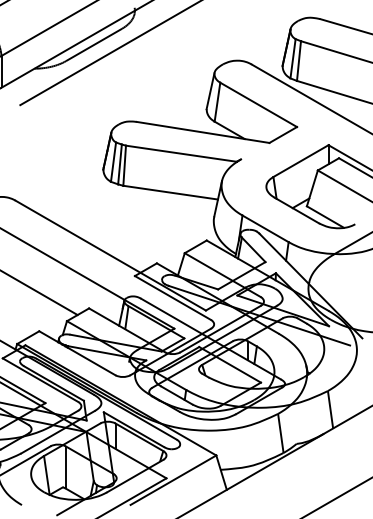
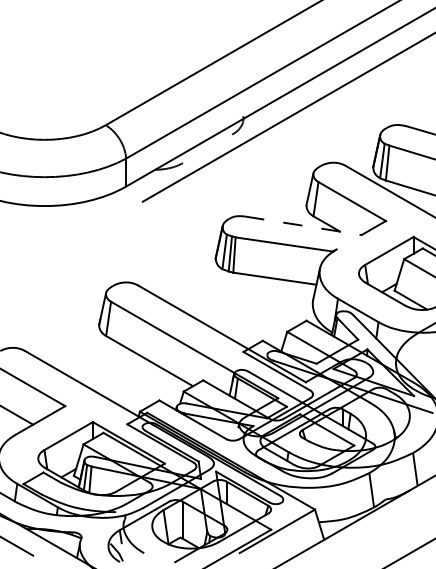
line: (93, 44) -> (207, 148), removed
line: (203, 132) -> (303, 225), solid -> dashed

